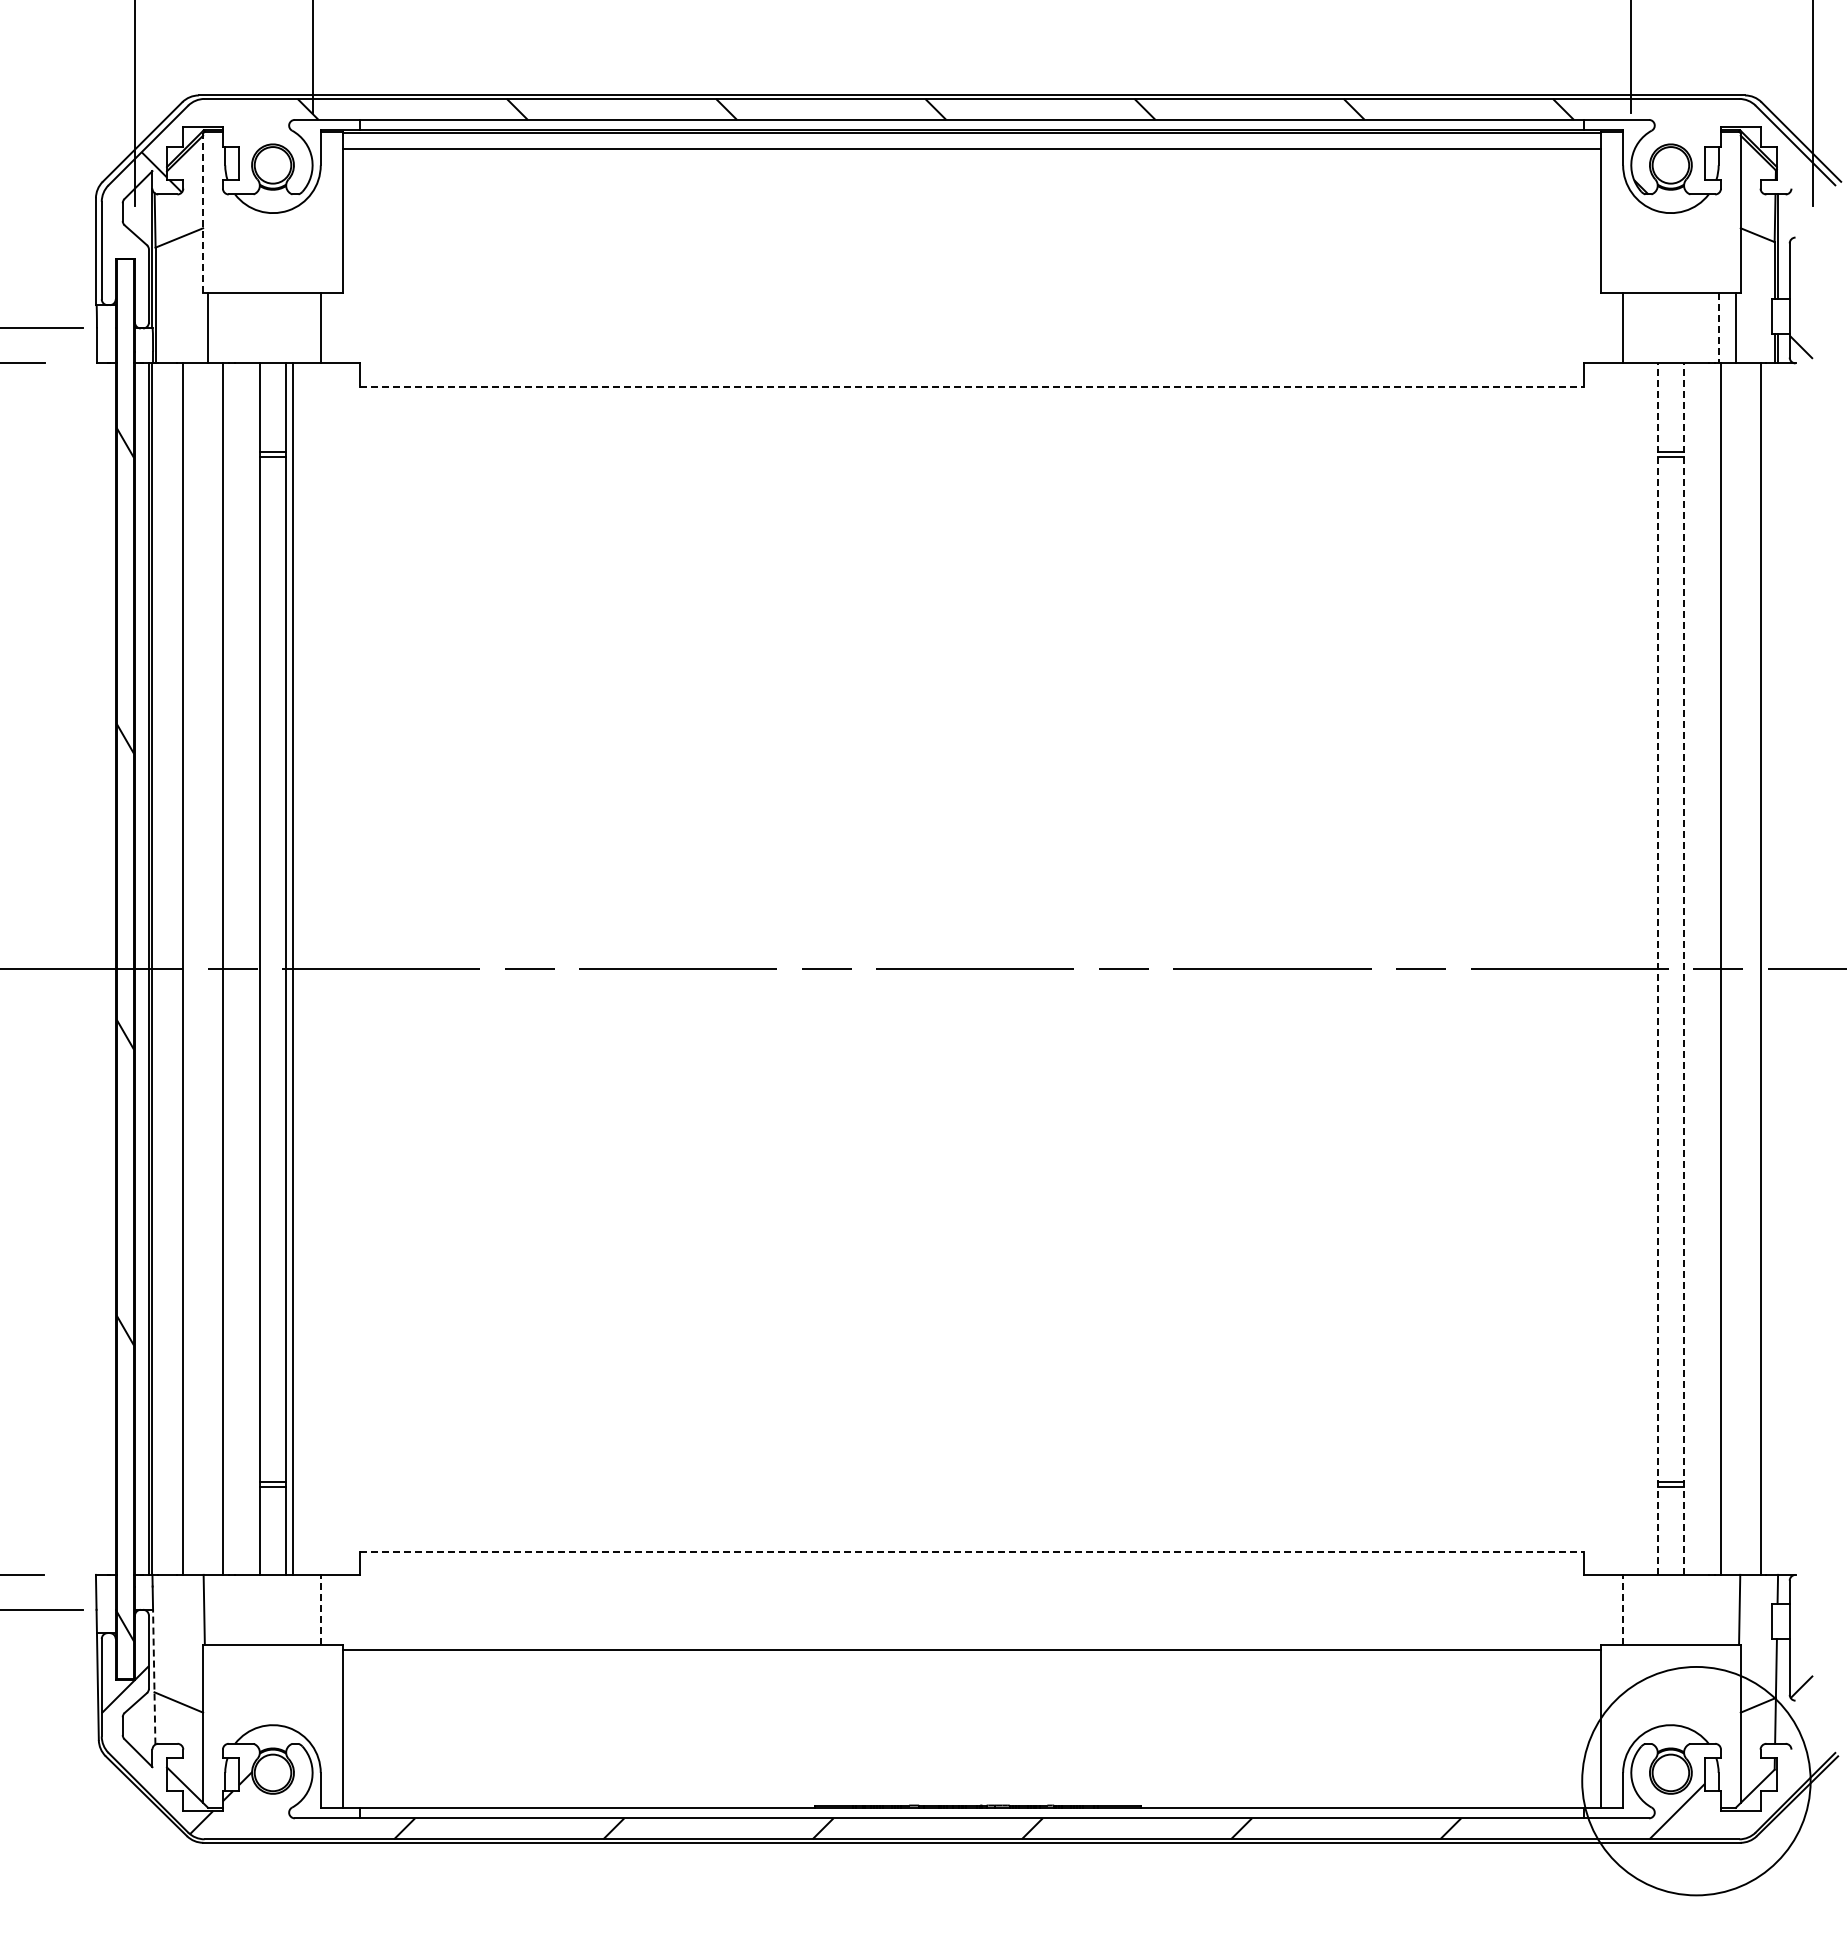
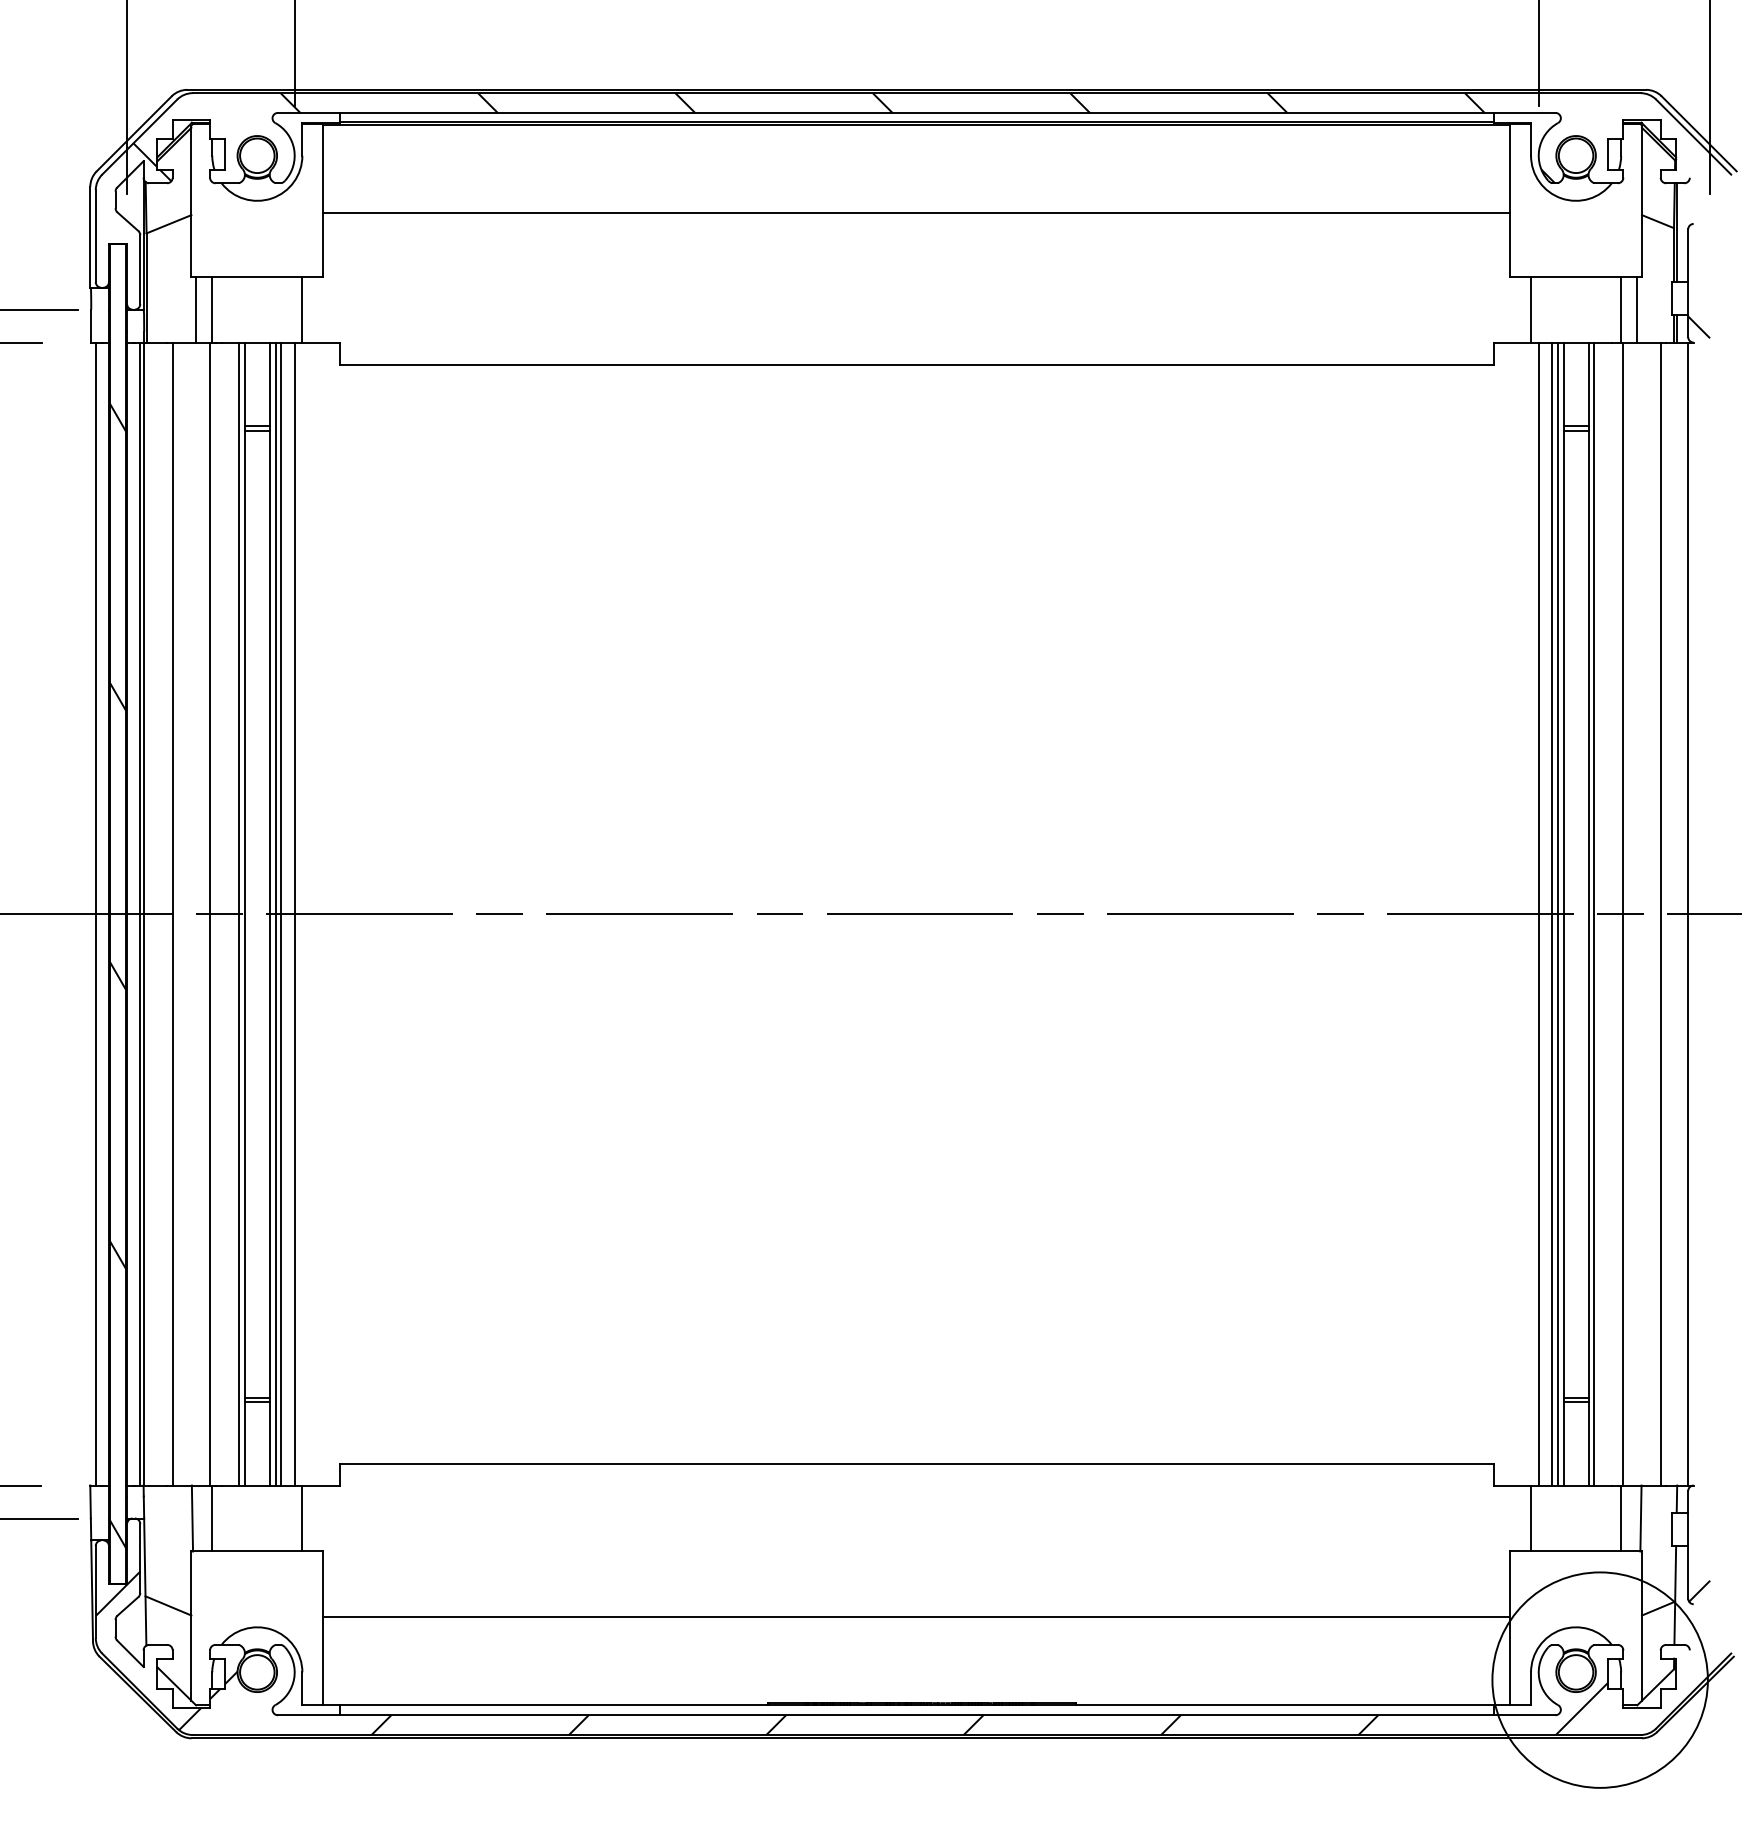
line: (971, 149) -> (916, 213), moved
line: (203, 212) -> (191, 200), dashed -> solid
line: (225, 328) -> (212, 309), added
line: (1718, 328) -> (1621, 309), dashed -> solid
line: (971, 386) -> (916, 364), dashed -> solid
line: (101, 968) -> (95, 913), added
line: (253, 968) -> (238, 913), added
line: (298, 968) -> (281, 913), added
line: (312, 968) -> (294, 913), added
line: (1631, 968) -> (1538, 913), added
line: (1645, 968) -> (1552, 913), added
line: (1651, 968) -> (1557, 913), added
line: (1690, 968) -> (1594, 913), added
line: (1789, 968) -> (1687, 913), added
line: (1657, 969) -> (1563, 914), dashed -> solid
line: (1684, 969) -> (1588, 914), dashed -> solid
line: (971, 1551) -> (916, 1463), dashed -> solid
line: (225, 1609) -> (212, 1518), added
line: (320, 1609) -> (302, 1518), dashed -> solid
line: (1623, 1609) -> (1531, 1518), dashed -> solid
line: (1718, 1609) -> (1621, 1518), added
line: (971, 1650) -> (916, 1617), moved
line: (154, 1676) -> (145, 1581), dashed -> solid

